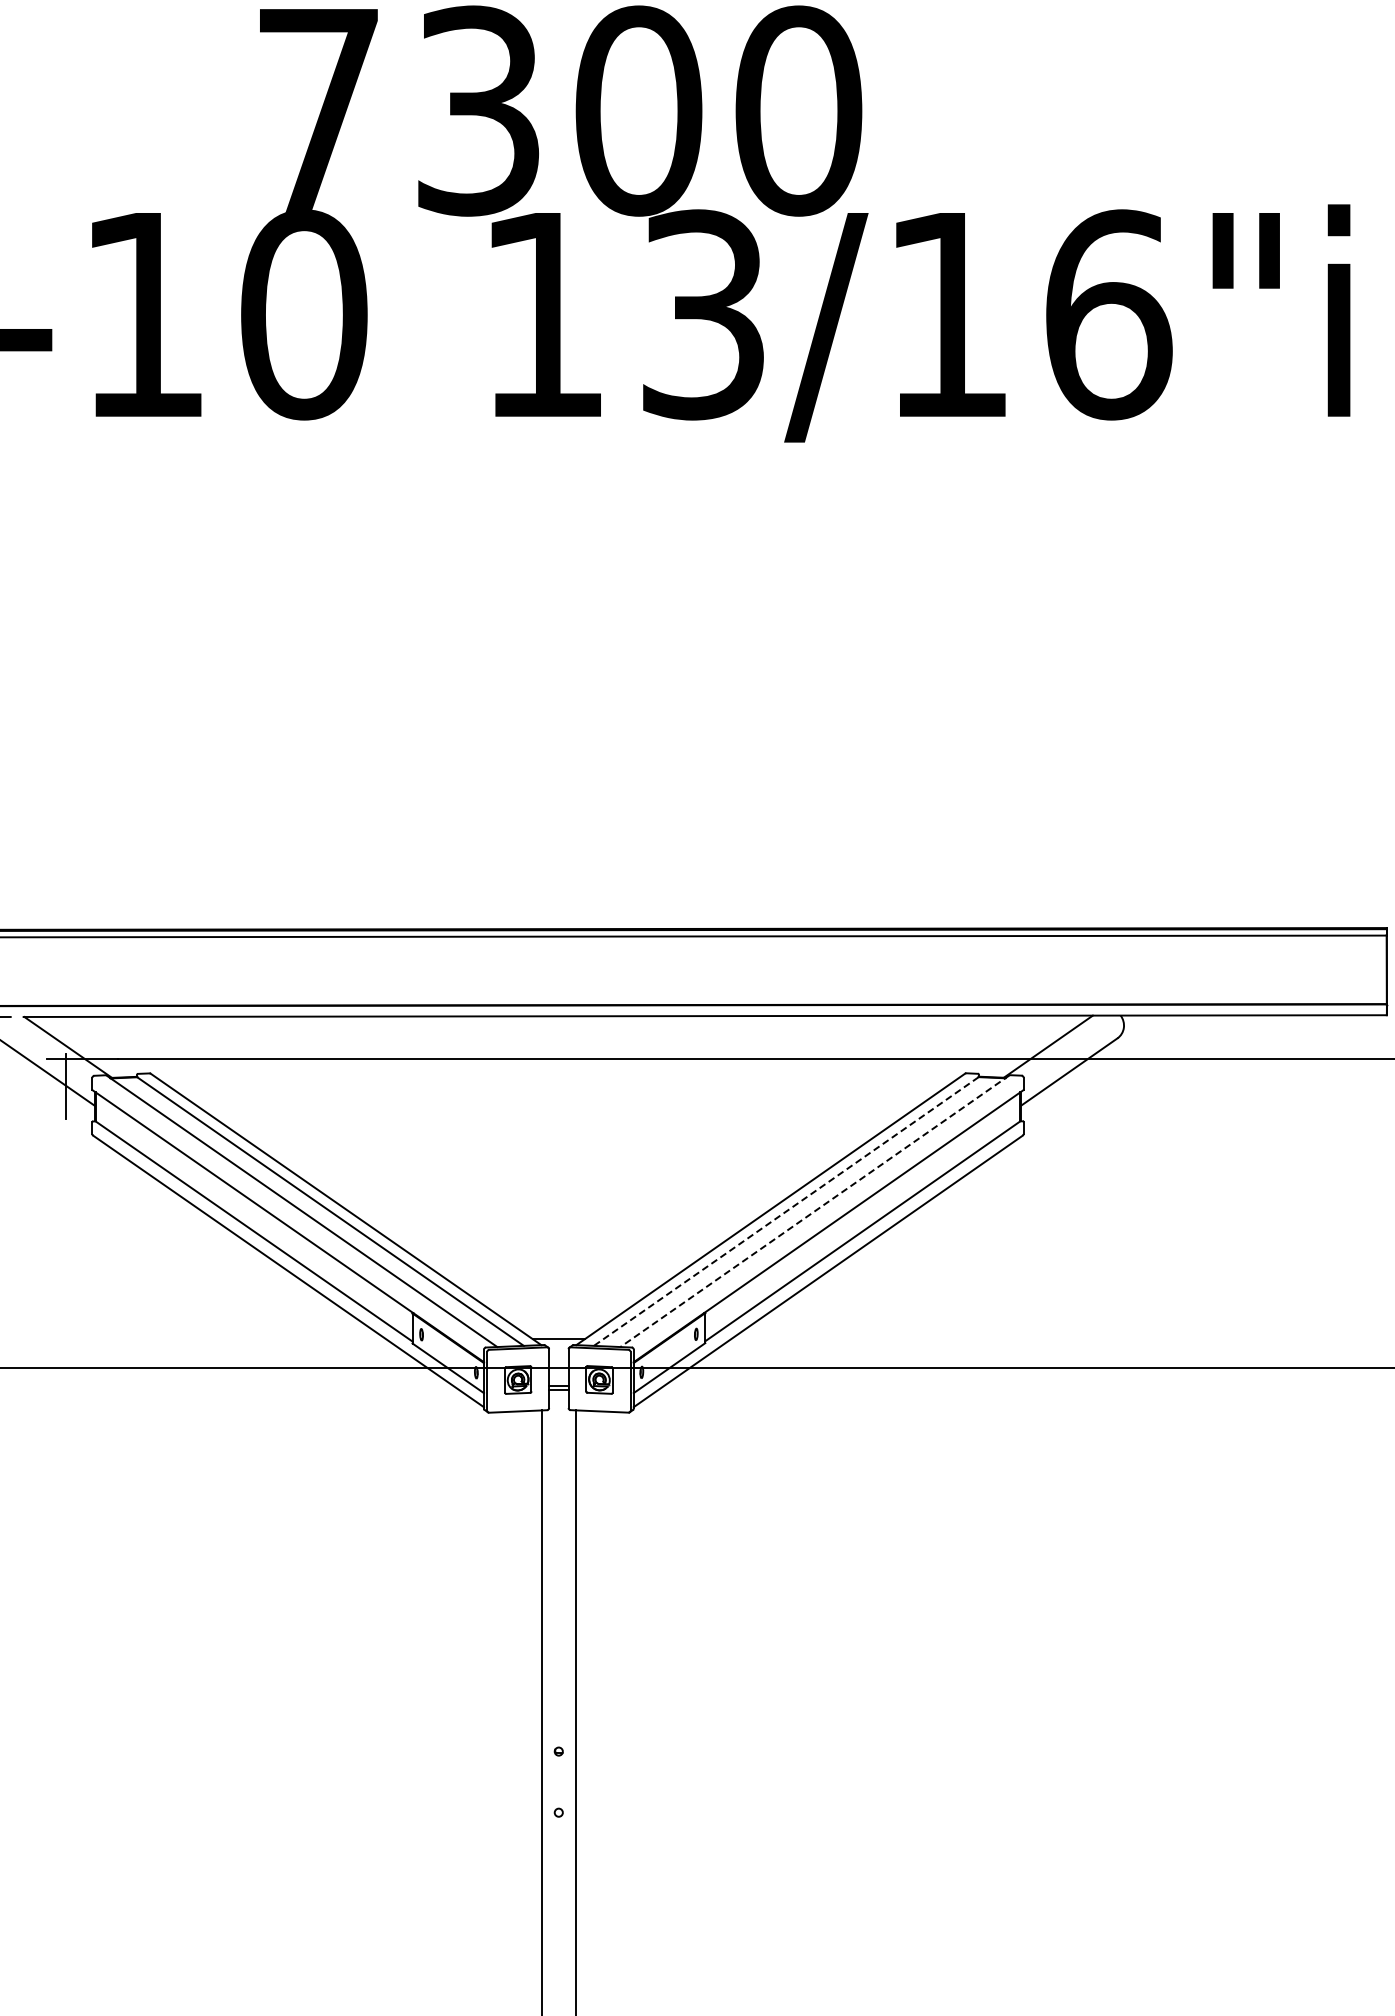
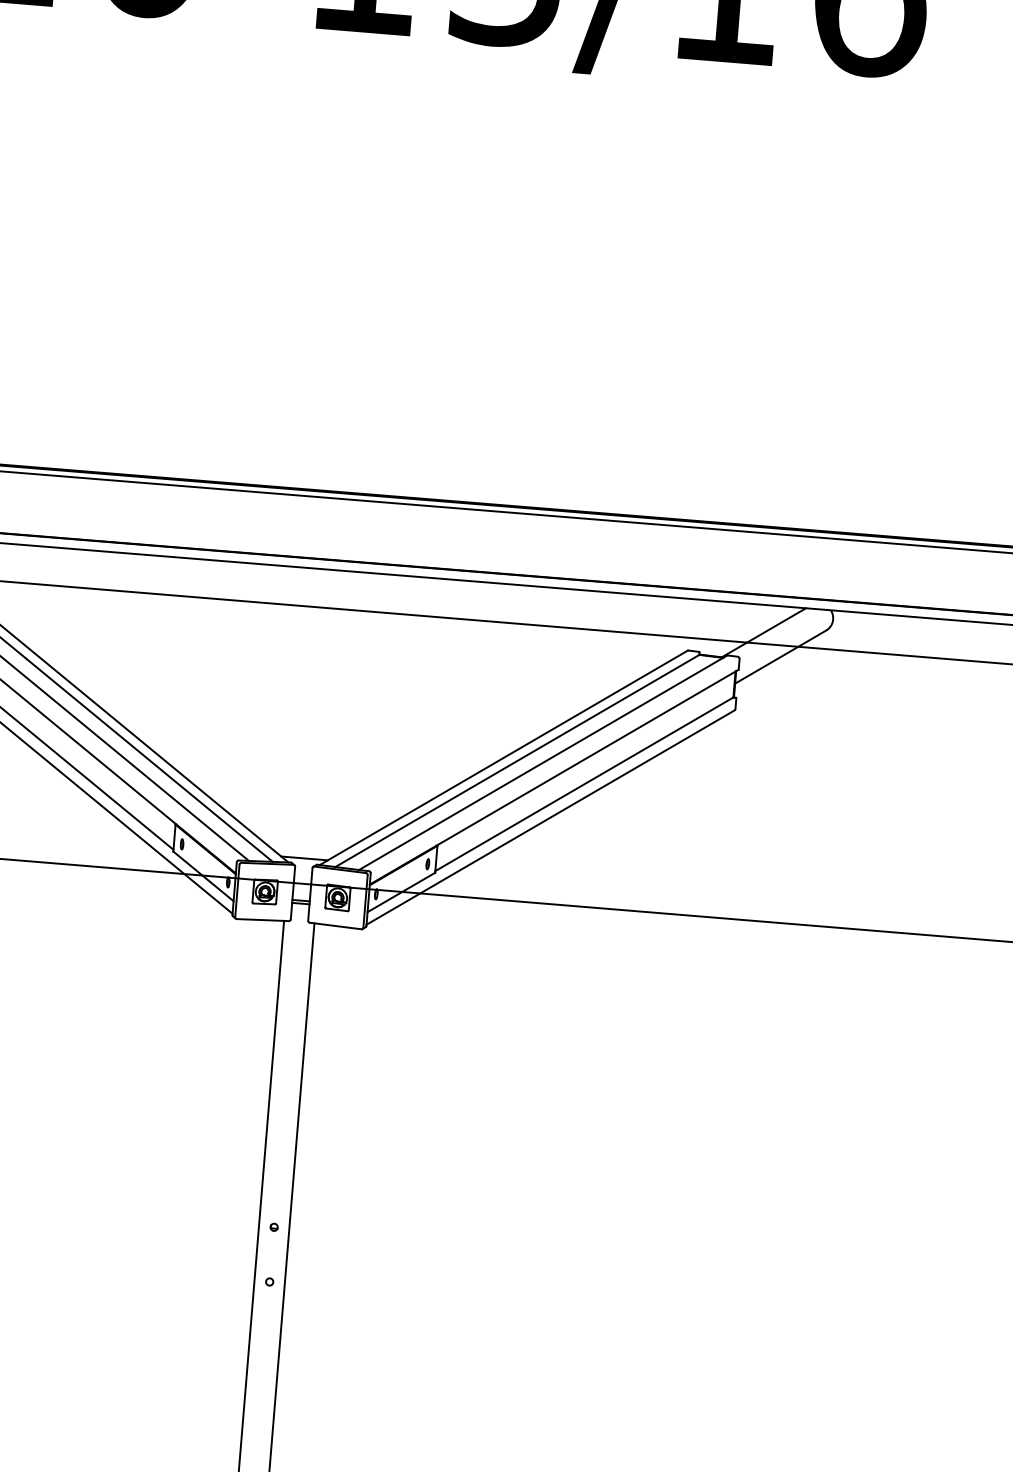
line: (786, 1211) -> (517, 760), dashed -> solid
line: (814, 1211) -> (542, 763), dashed -> solid

